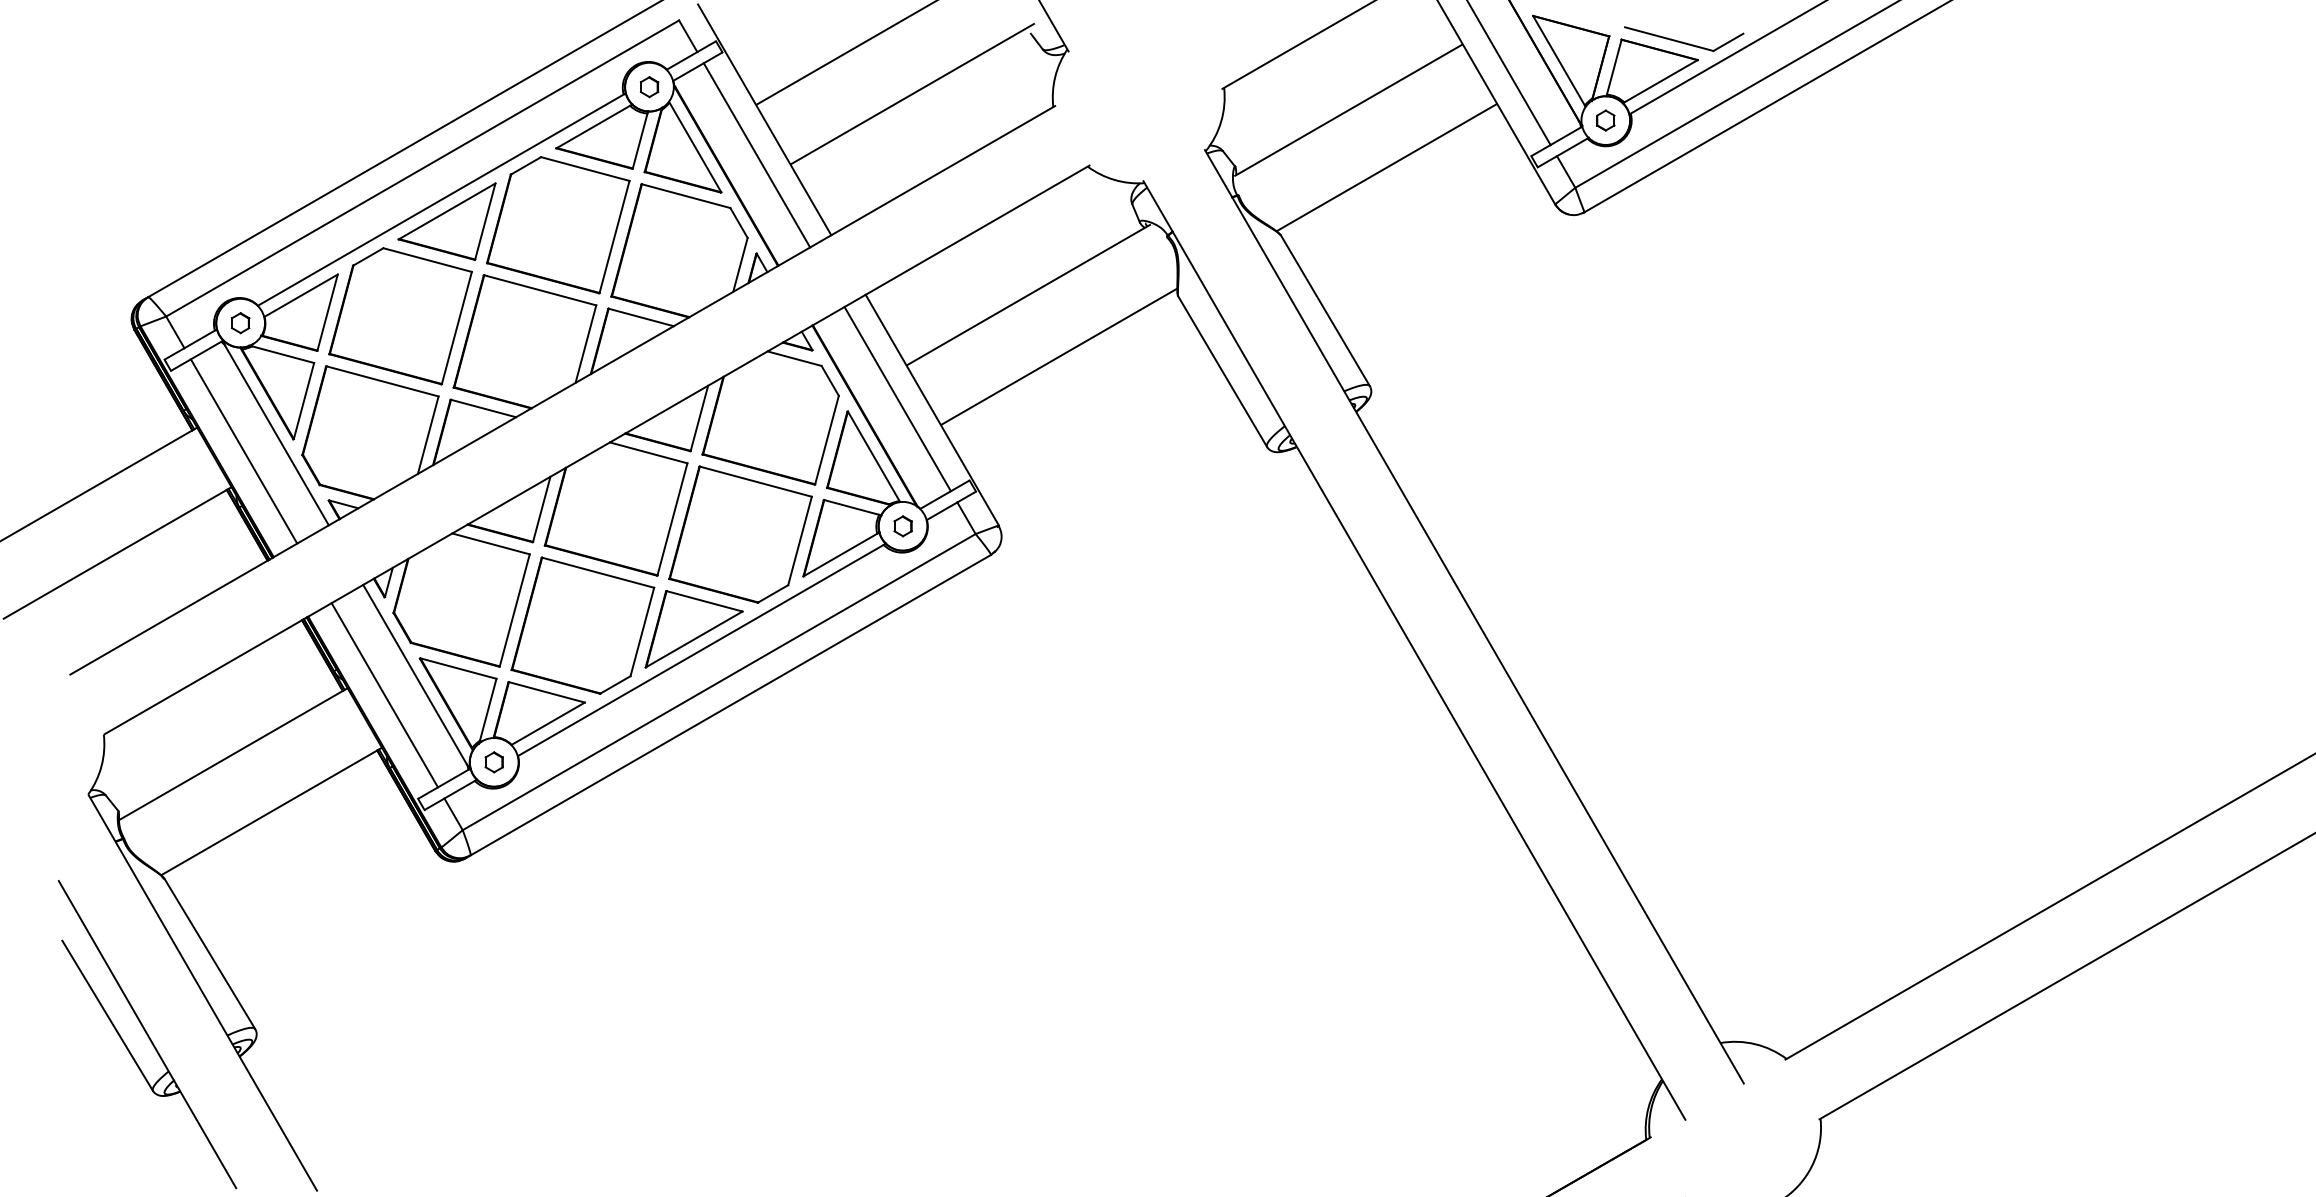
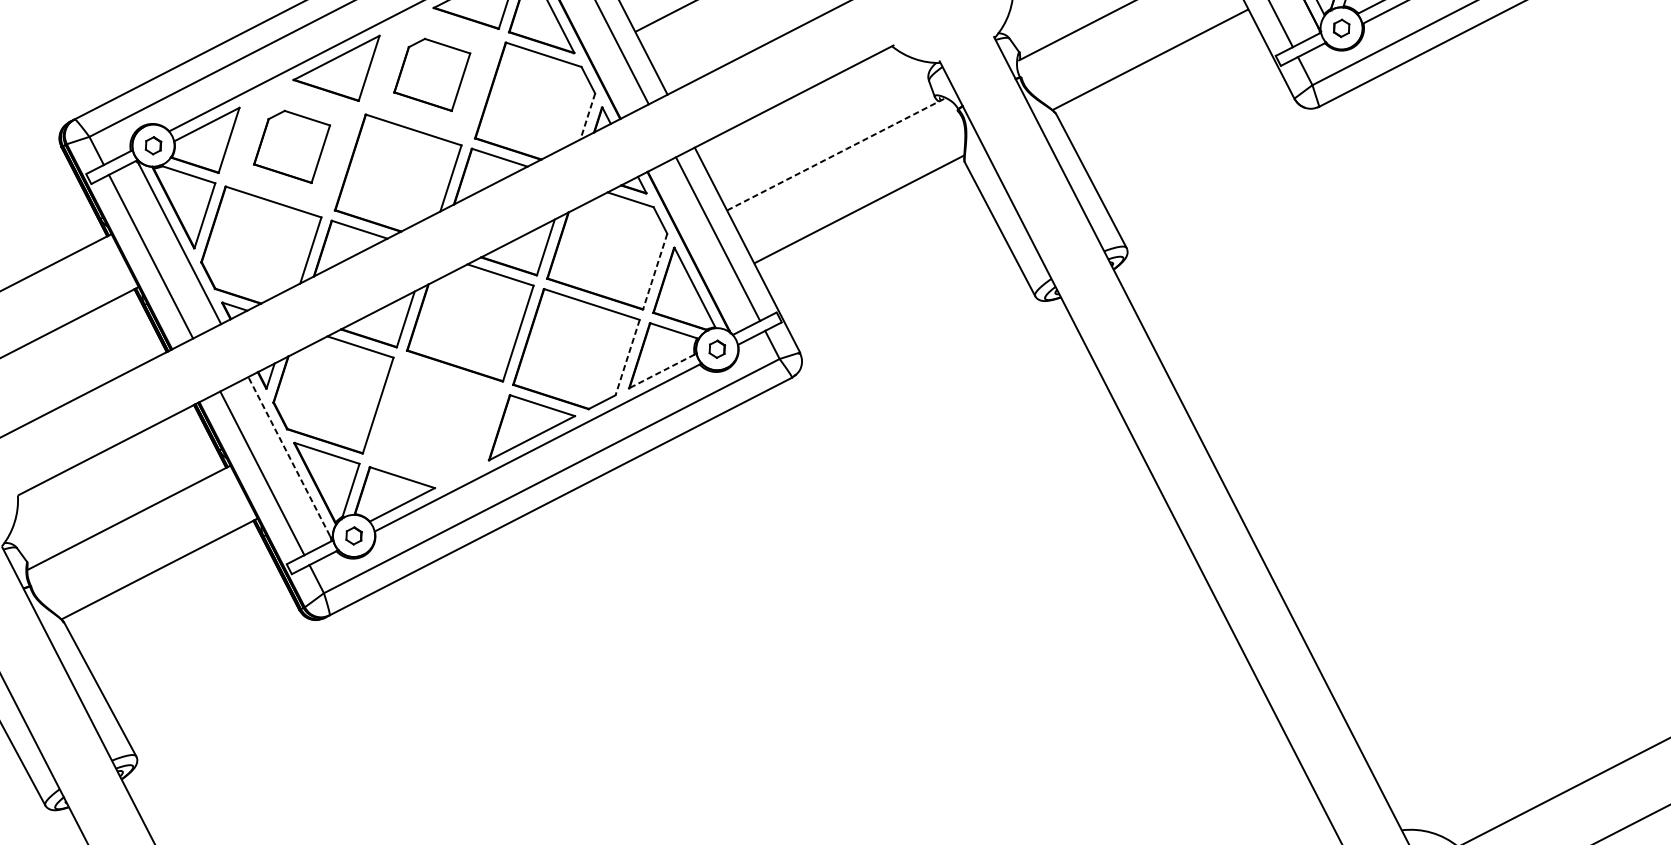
part: (558, 225) -> (432, 74), size x0.6
line: (740, 264) -> (587, 116), solid -> dashed
line: (1028, 294) -> (835, 154), solid -> dashed
part: (400, 316) -> (291, 146), size x0.6
line: (827, 440) -> (655, 271), solid -> dashed
line: (800, 540) -> (628, 357), solid -> dashed
line: (840, 555) -> (661, 371), solid -> dashed
part: (582, 625) -> (436, 421), removed
line: (414, 673) -> (288, 455), solid -> dashed

